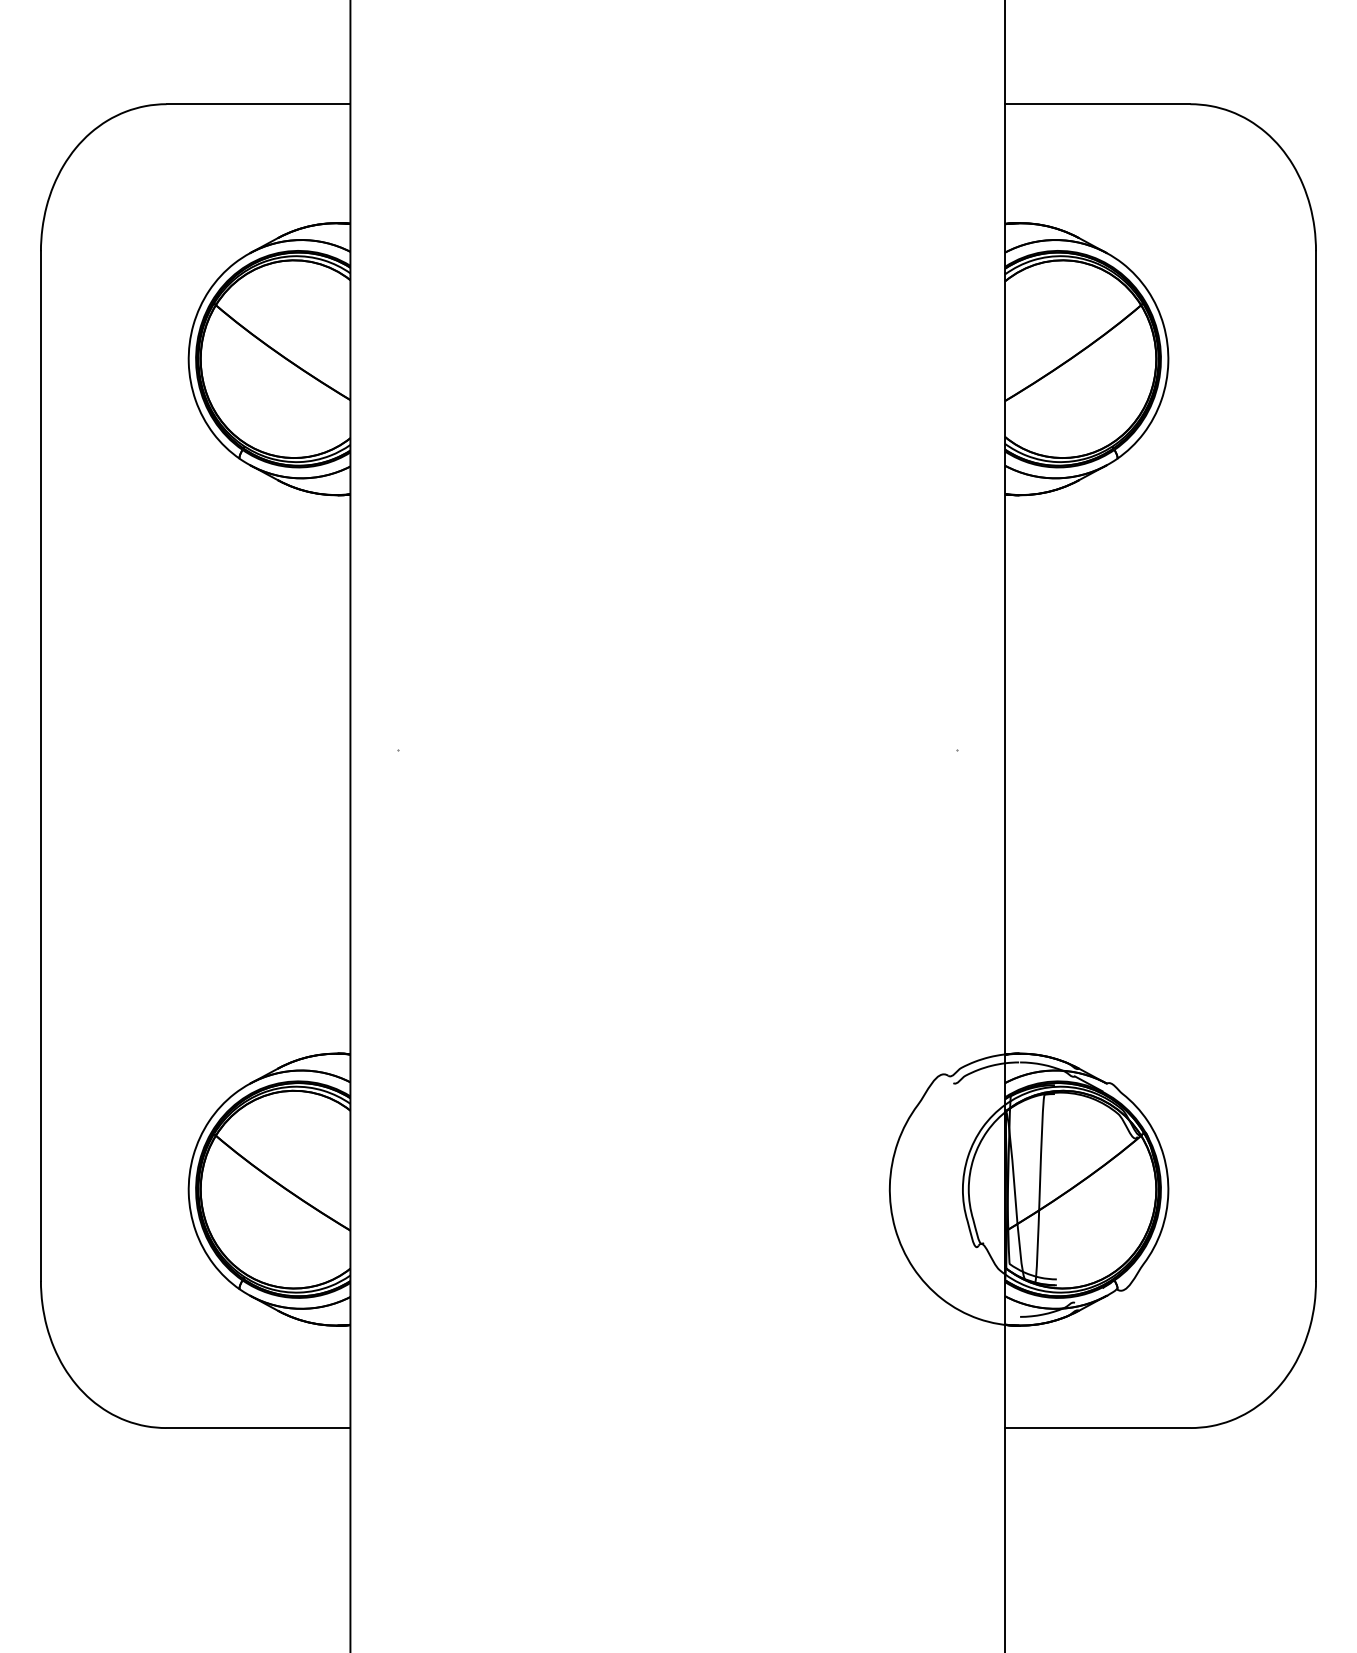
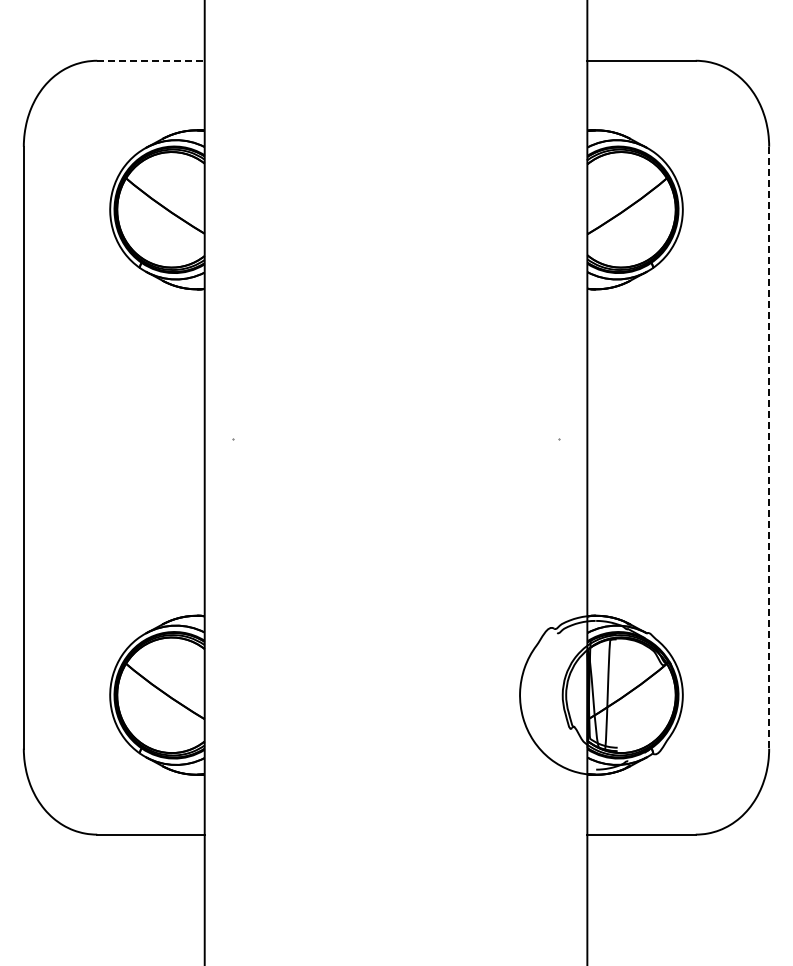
line: (257, 103) -> (150, 60), solid -> dashed
line: (1316, 765) -> (769, 447), solid -> dashed

